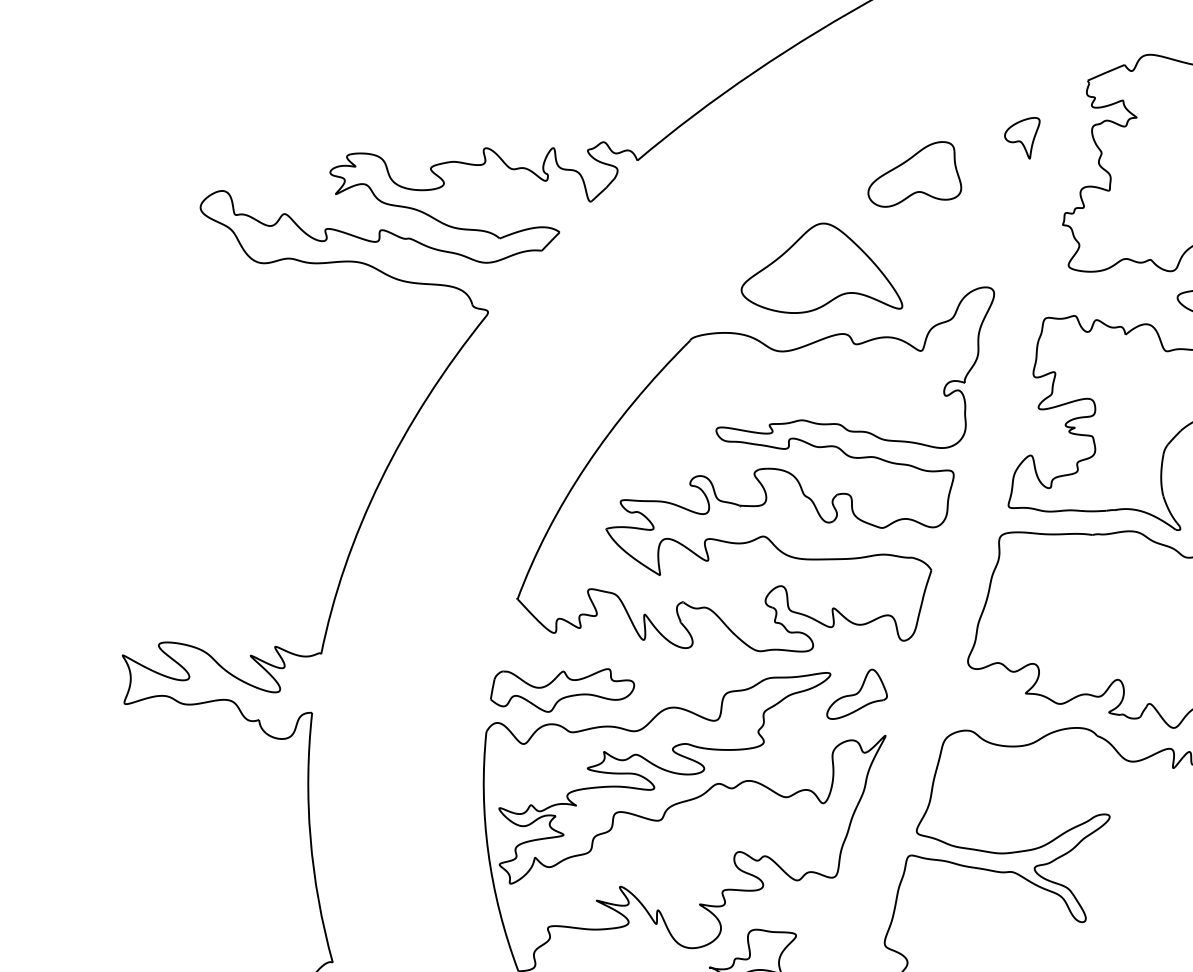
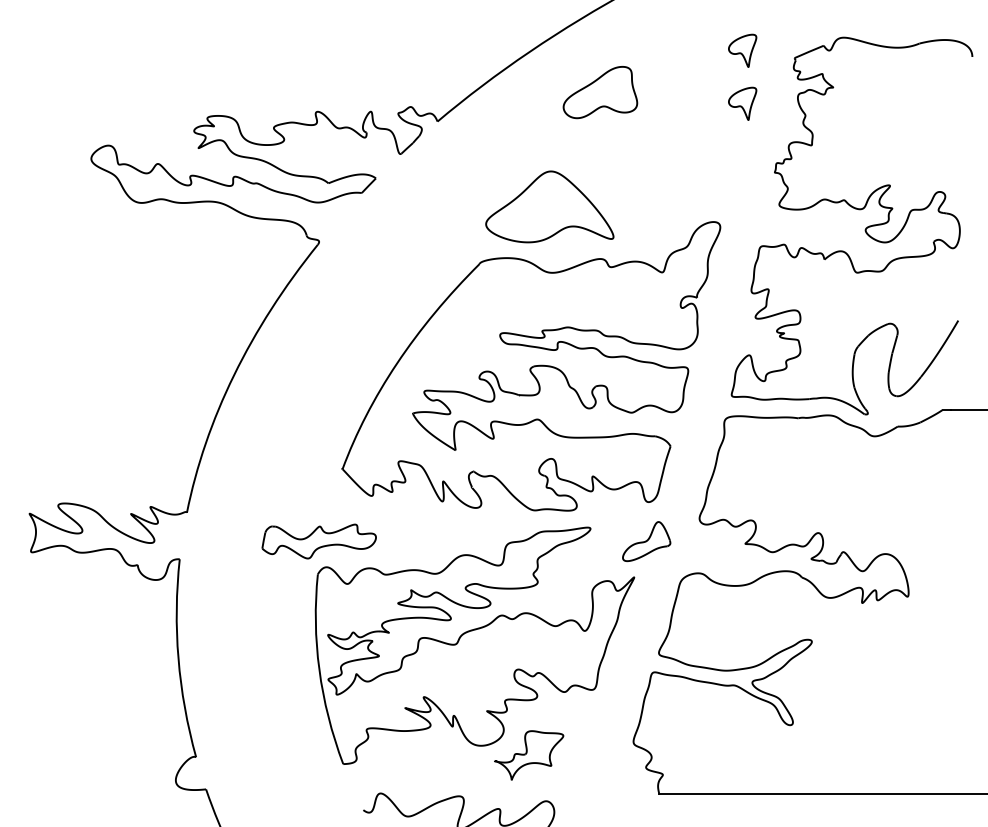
part: (1022, 70) -> (742, 50), added
part: (914, 174) -> (600, 92), moved
part: (821, 267) -> (549, 206), moved
part: (561, 690) -> (318, 541), moved
part: (856, 694) -> (646, 541), moved

